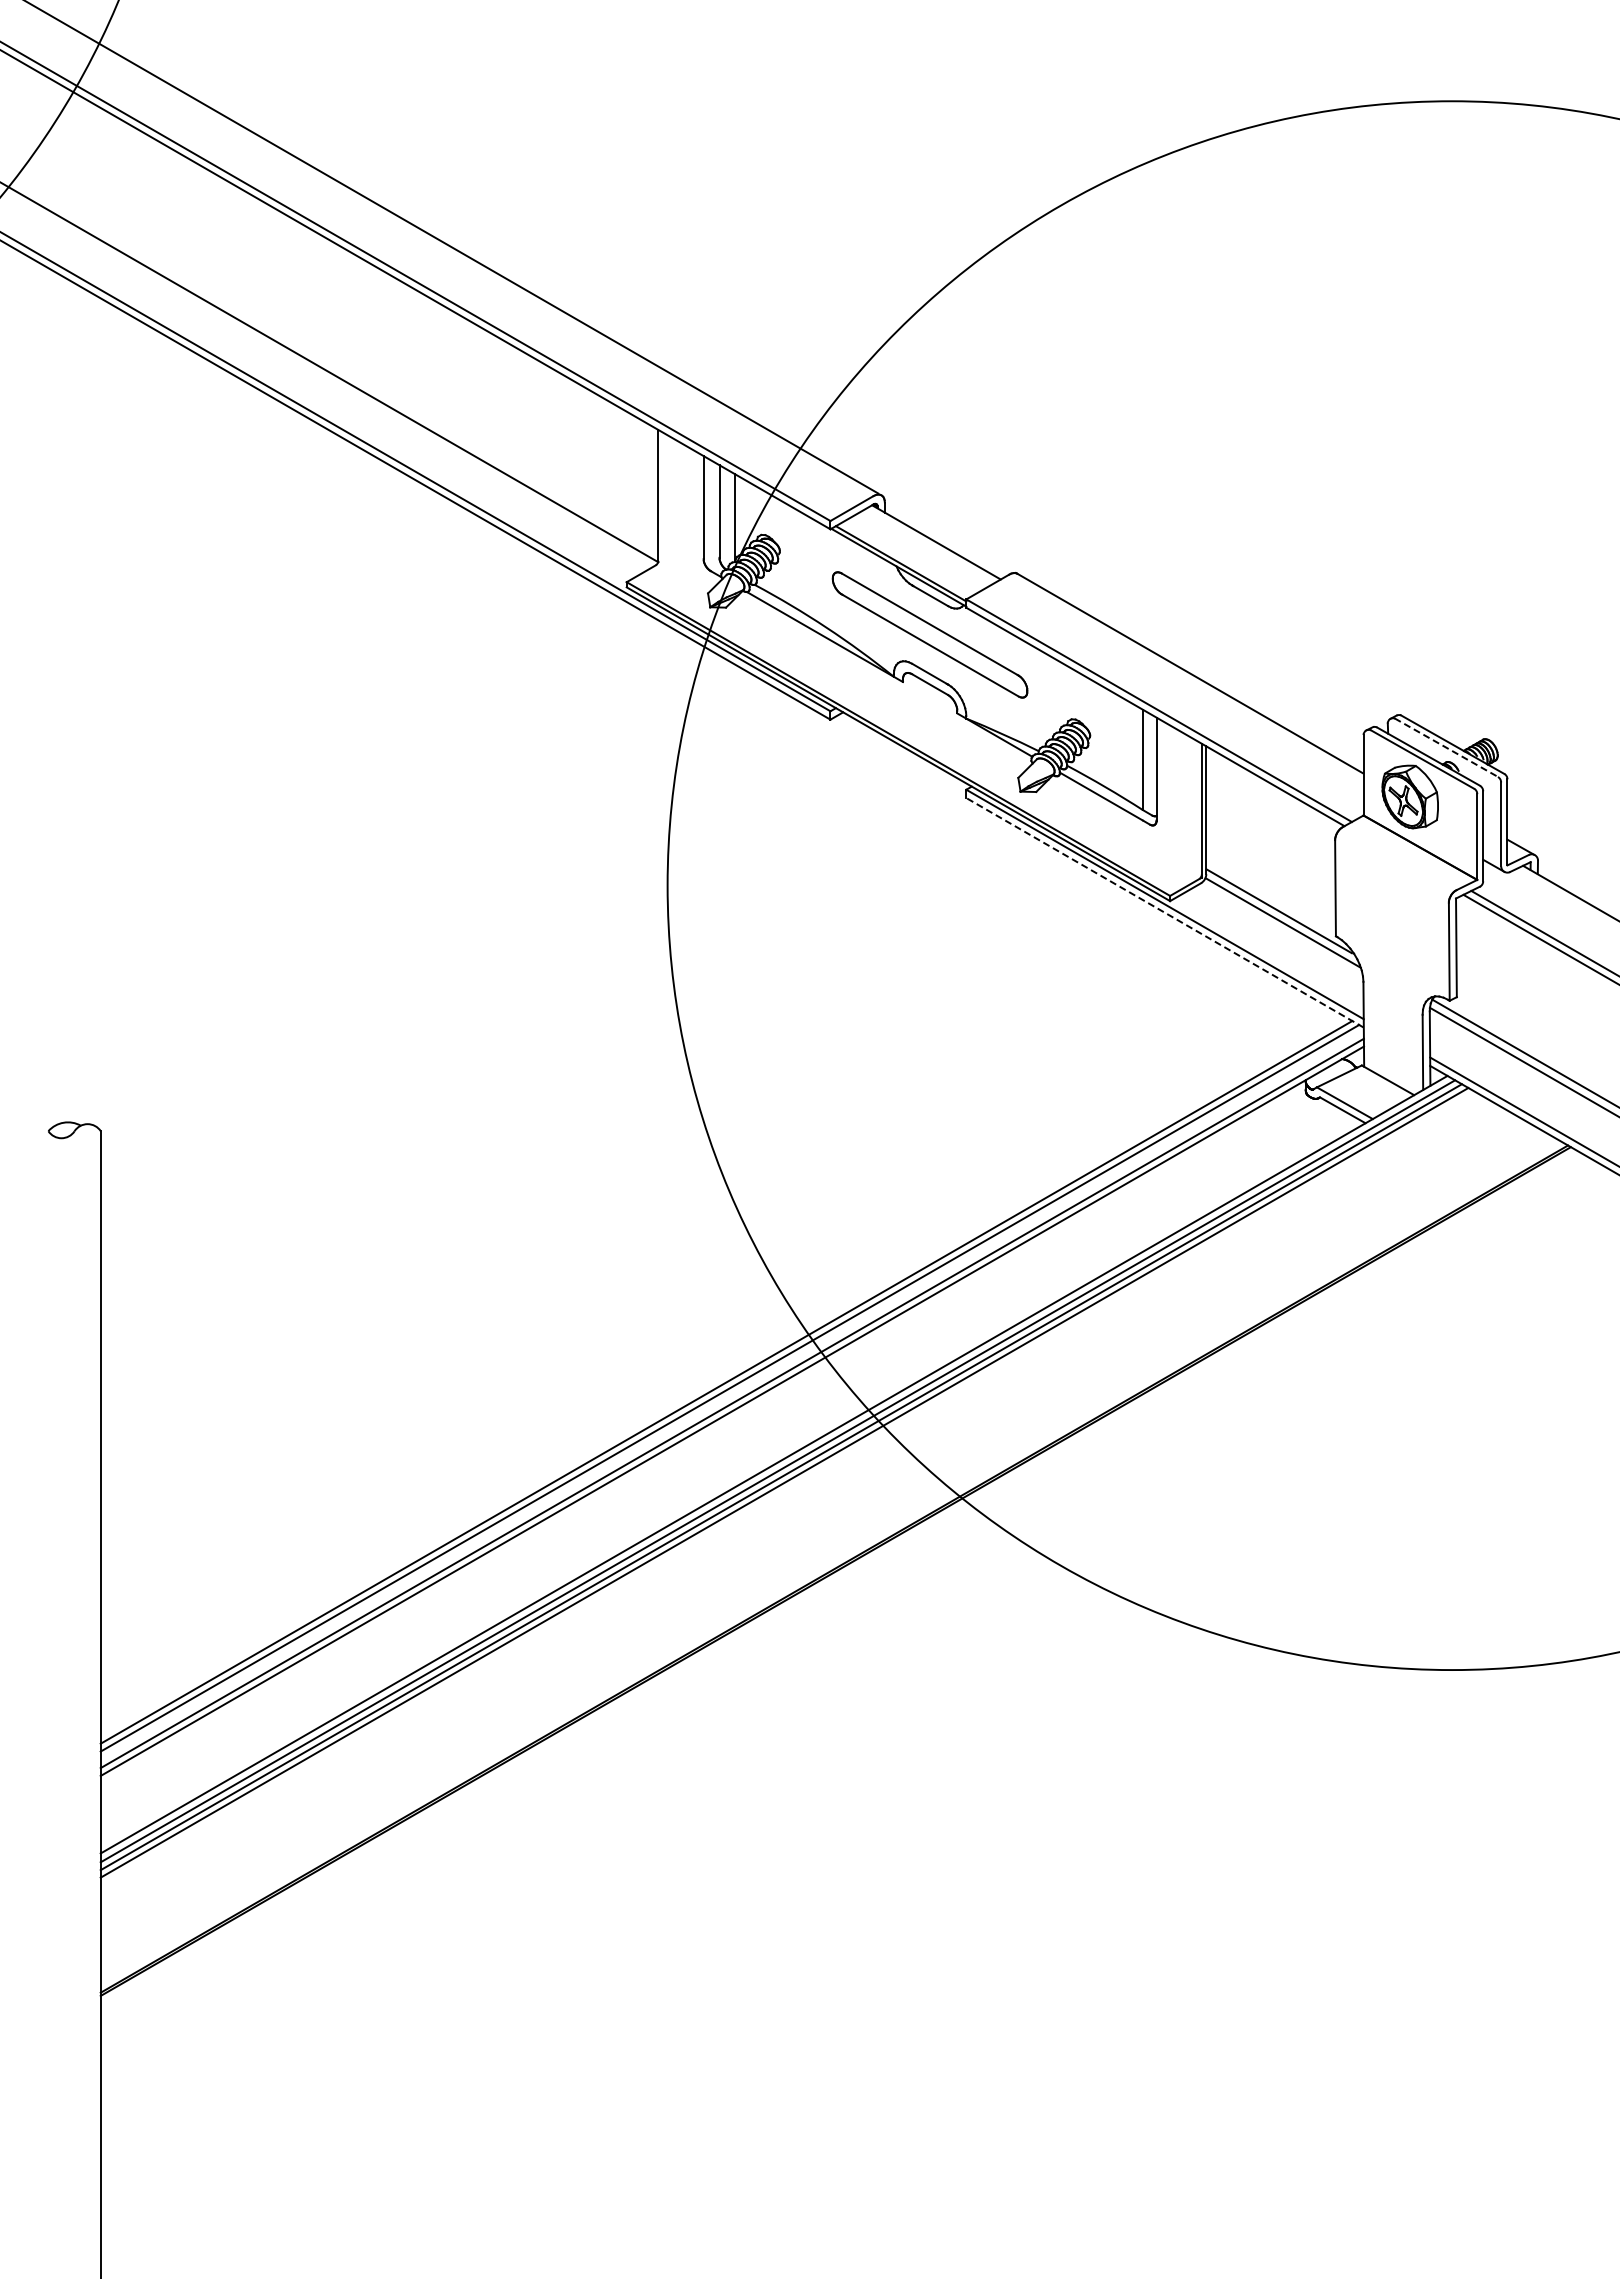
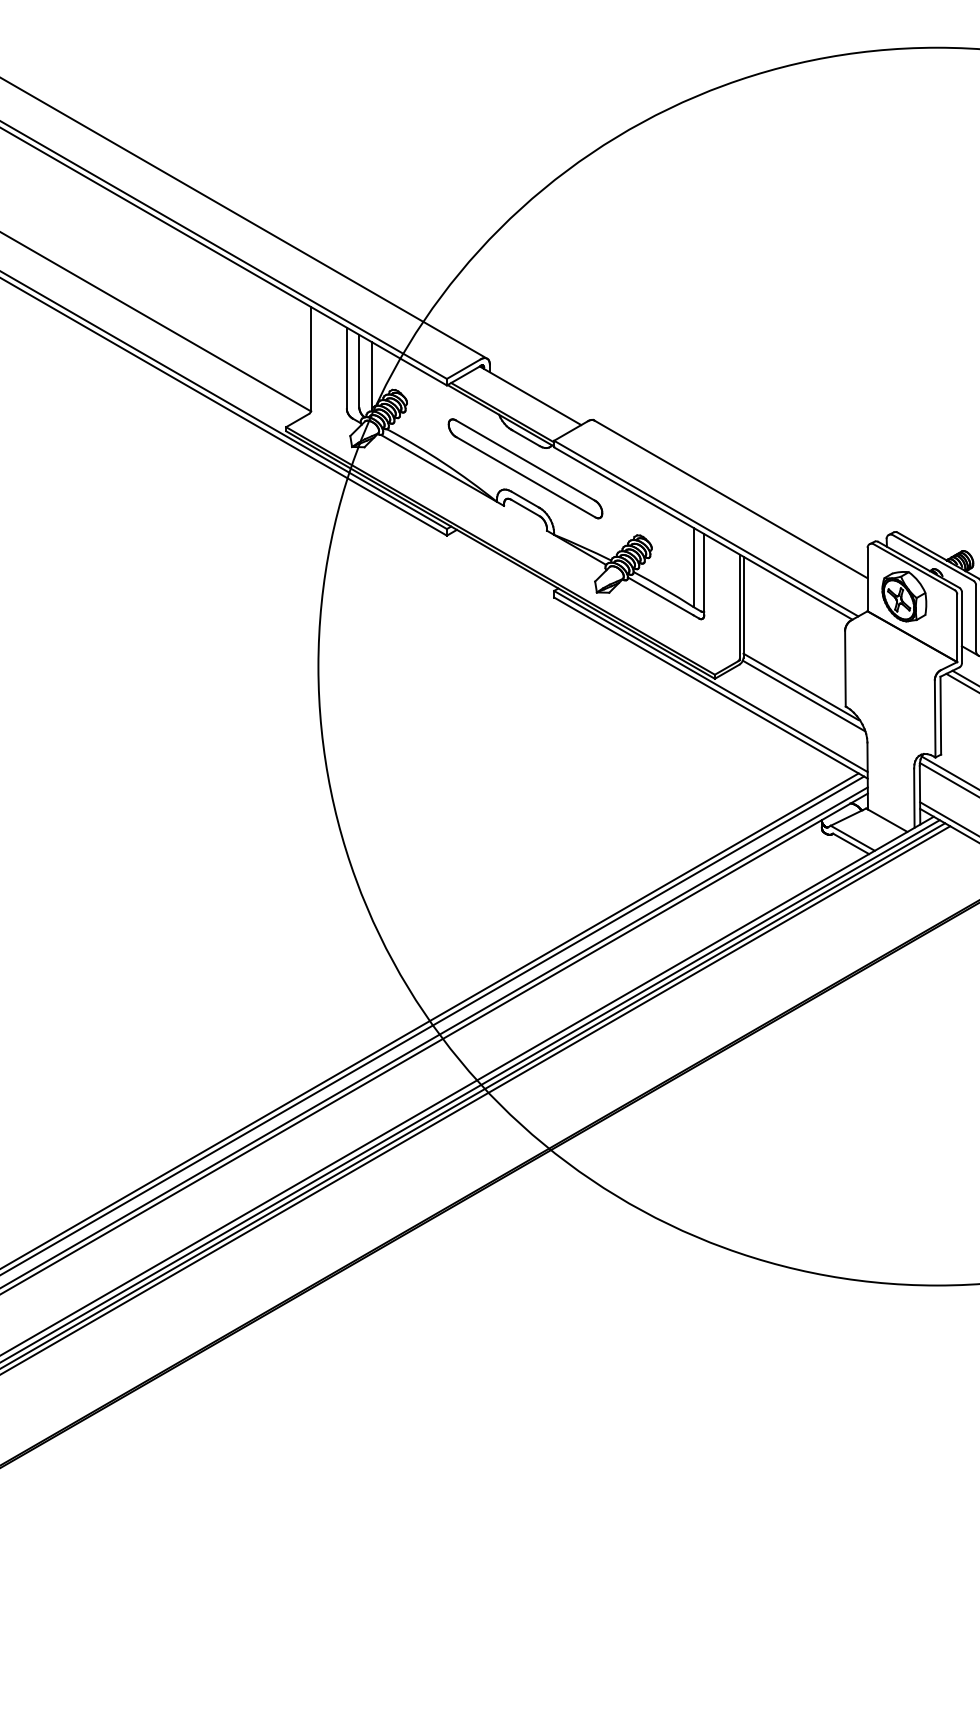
line: (1446, 747) -> (932, 557), dashed -> solid
line: (1164, 912) -> (710, 687), dashed -> solid

